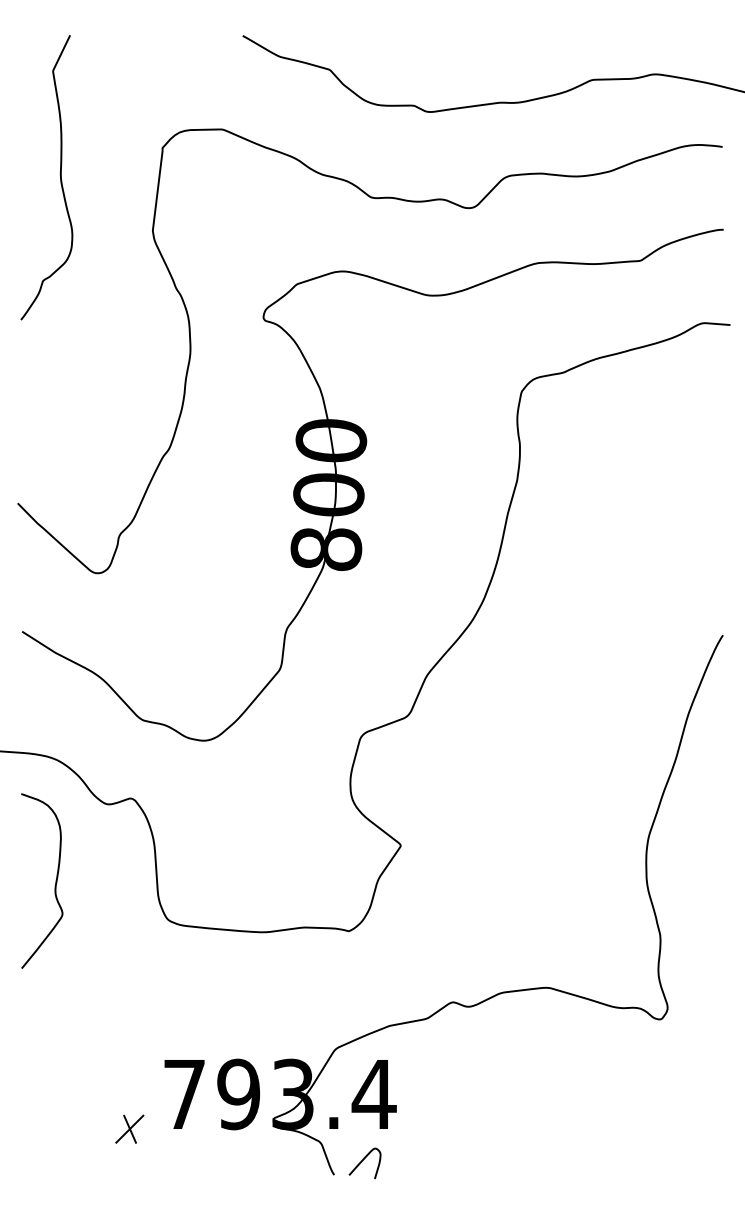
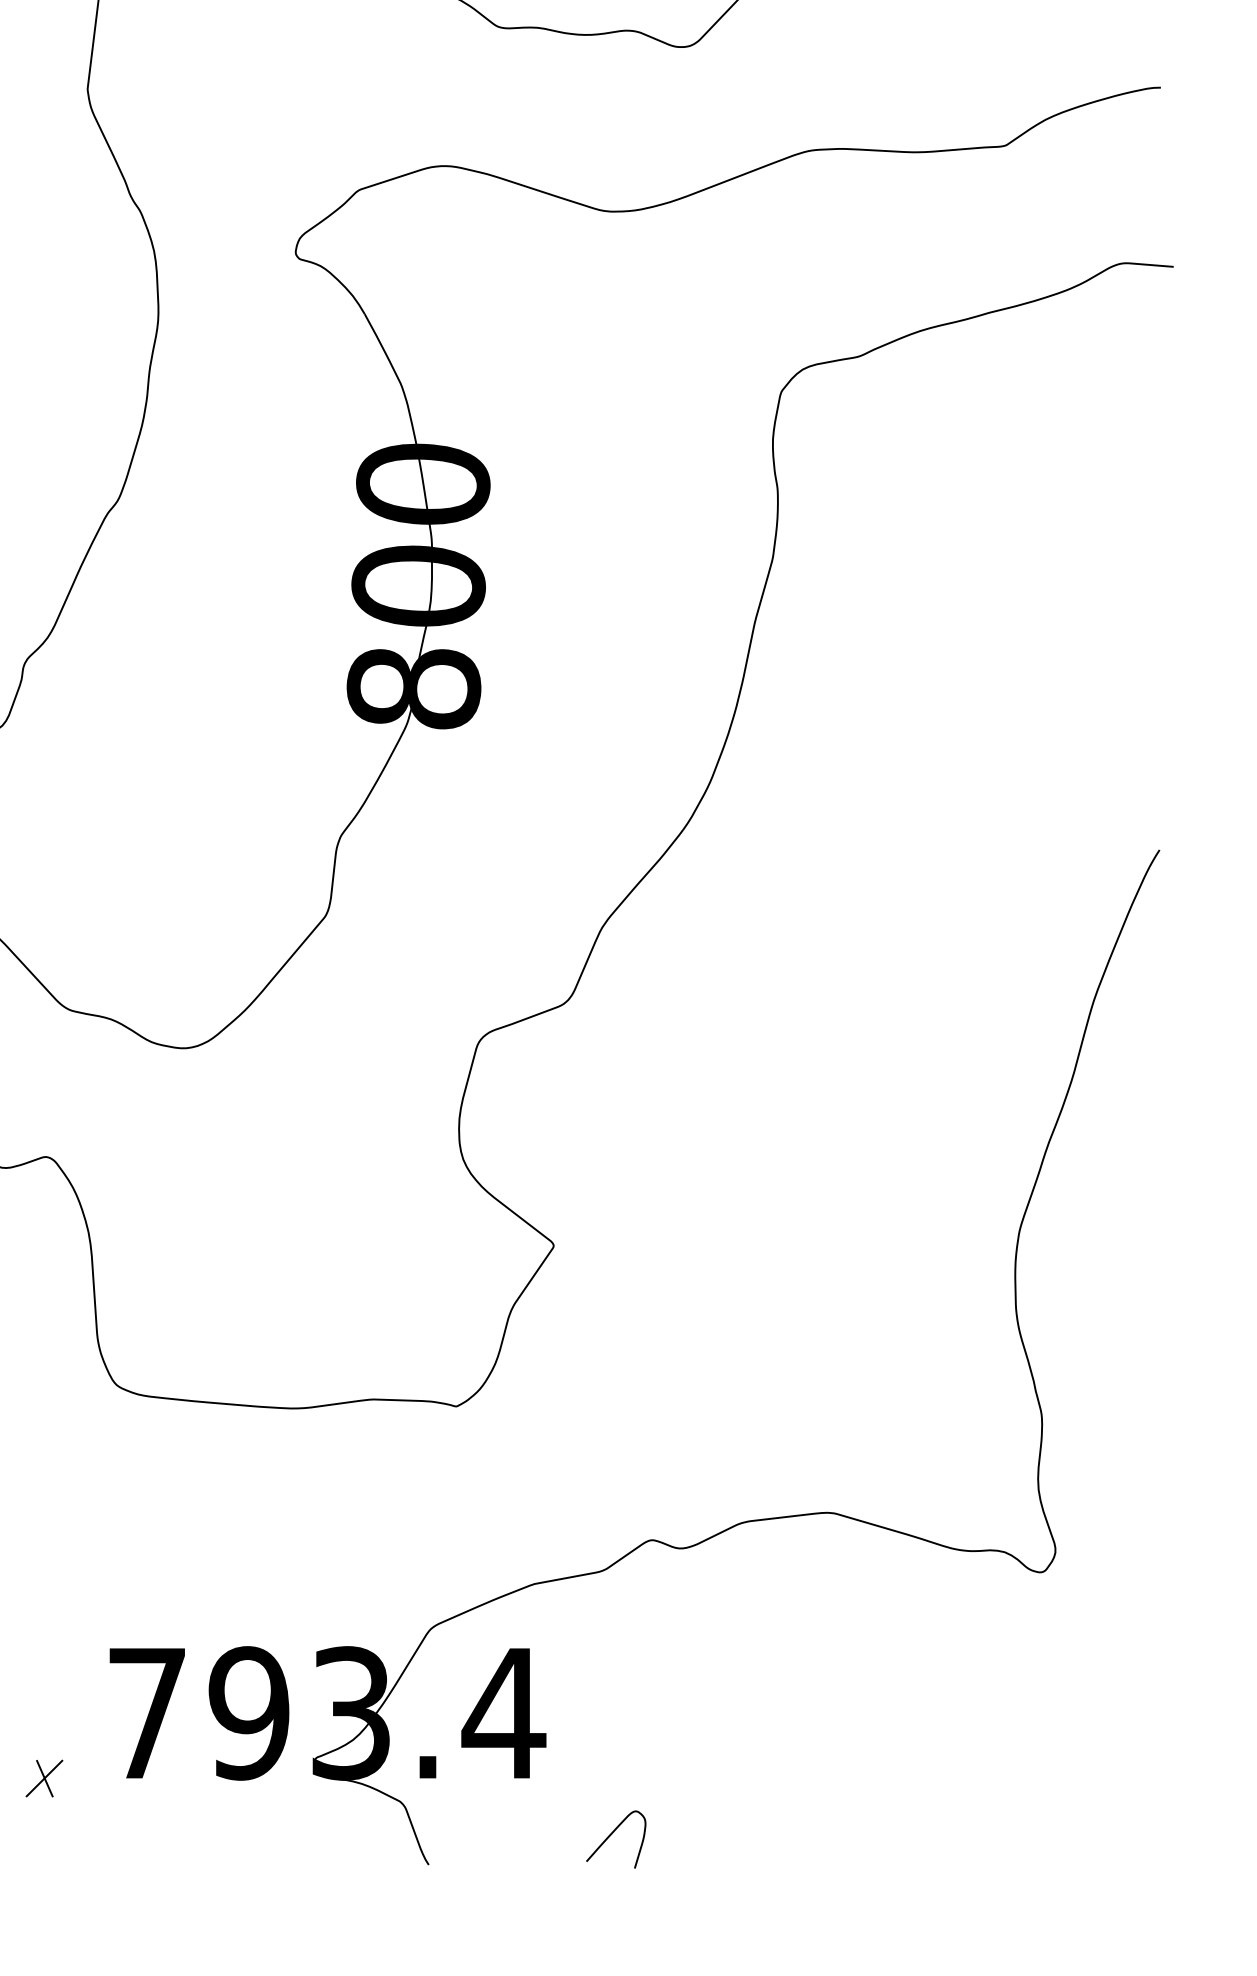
part: (129, 1128) -> (43, 1777), size x0.7
curve: (362, 1161) -> (611, 1835), moved

